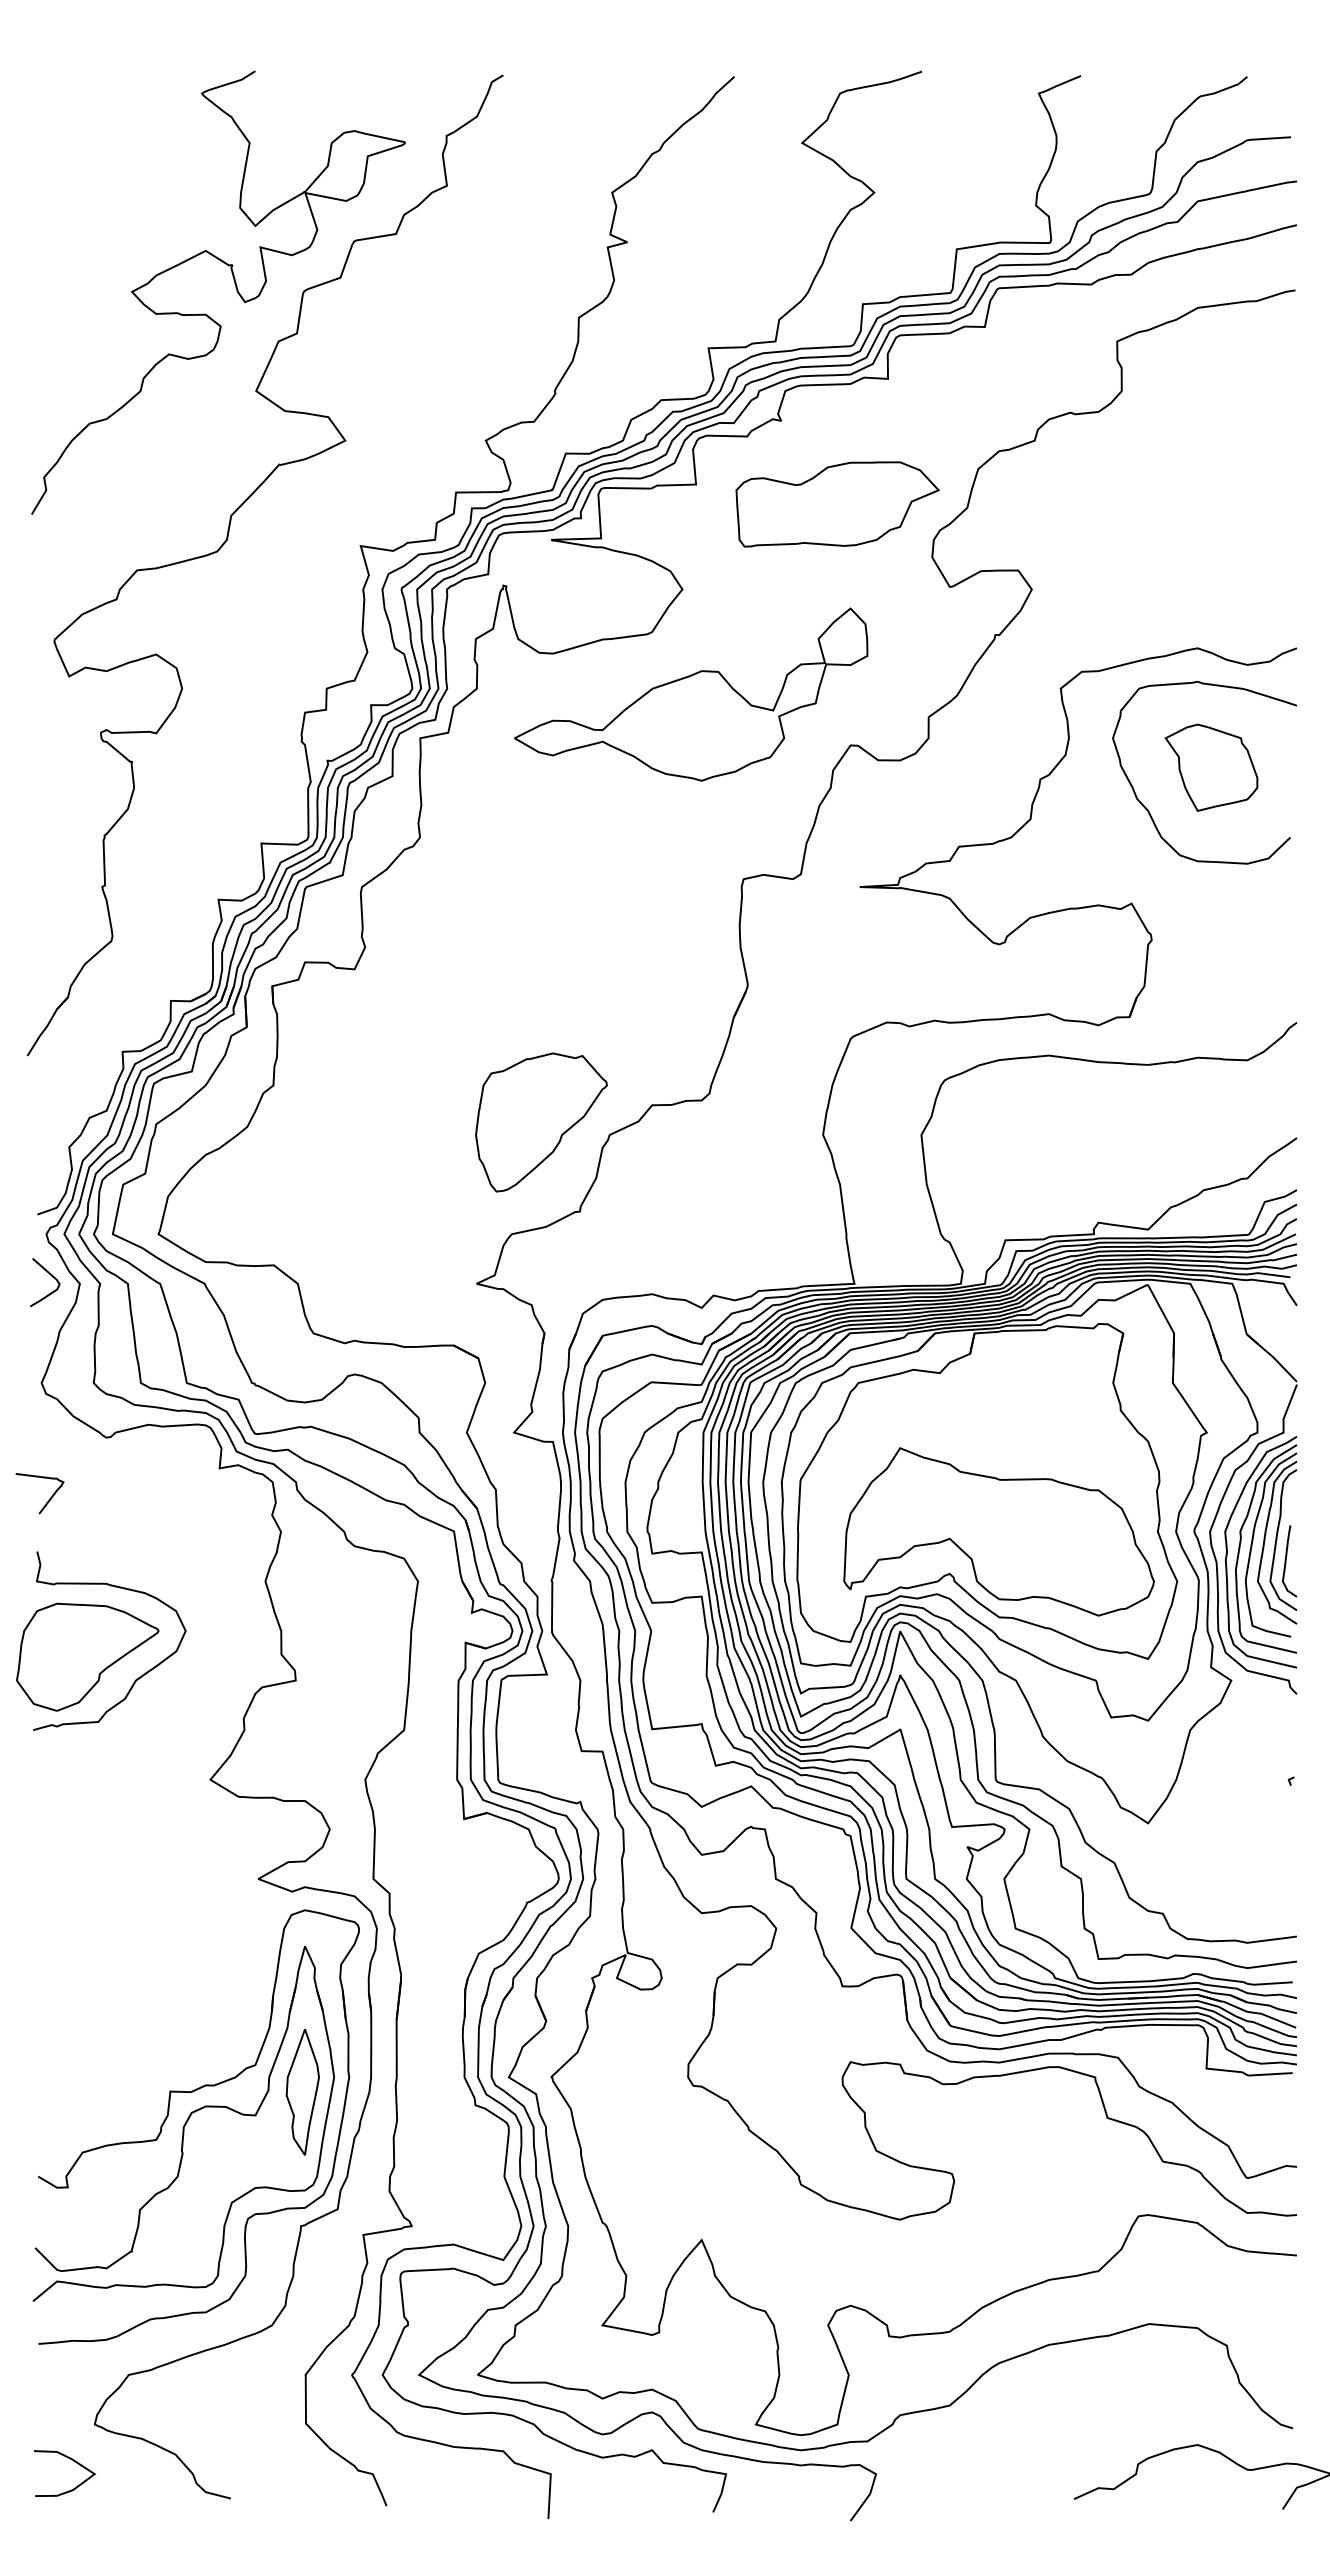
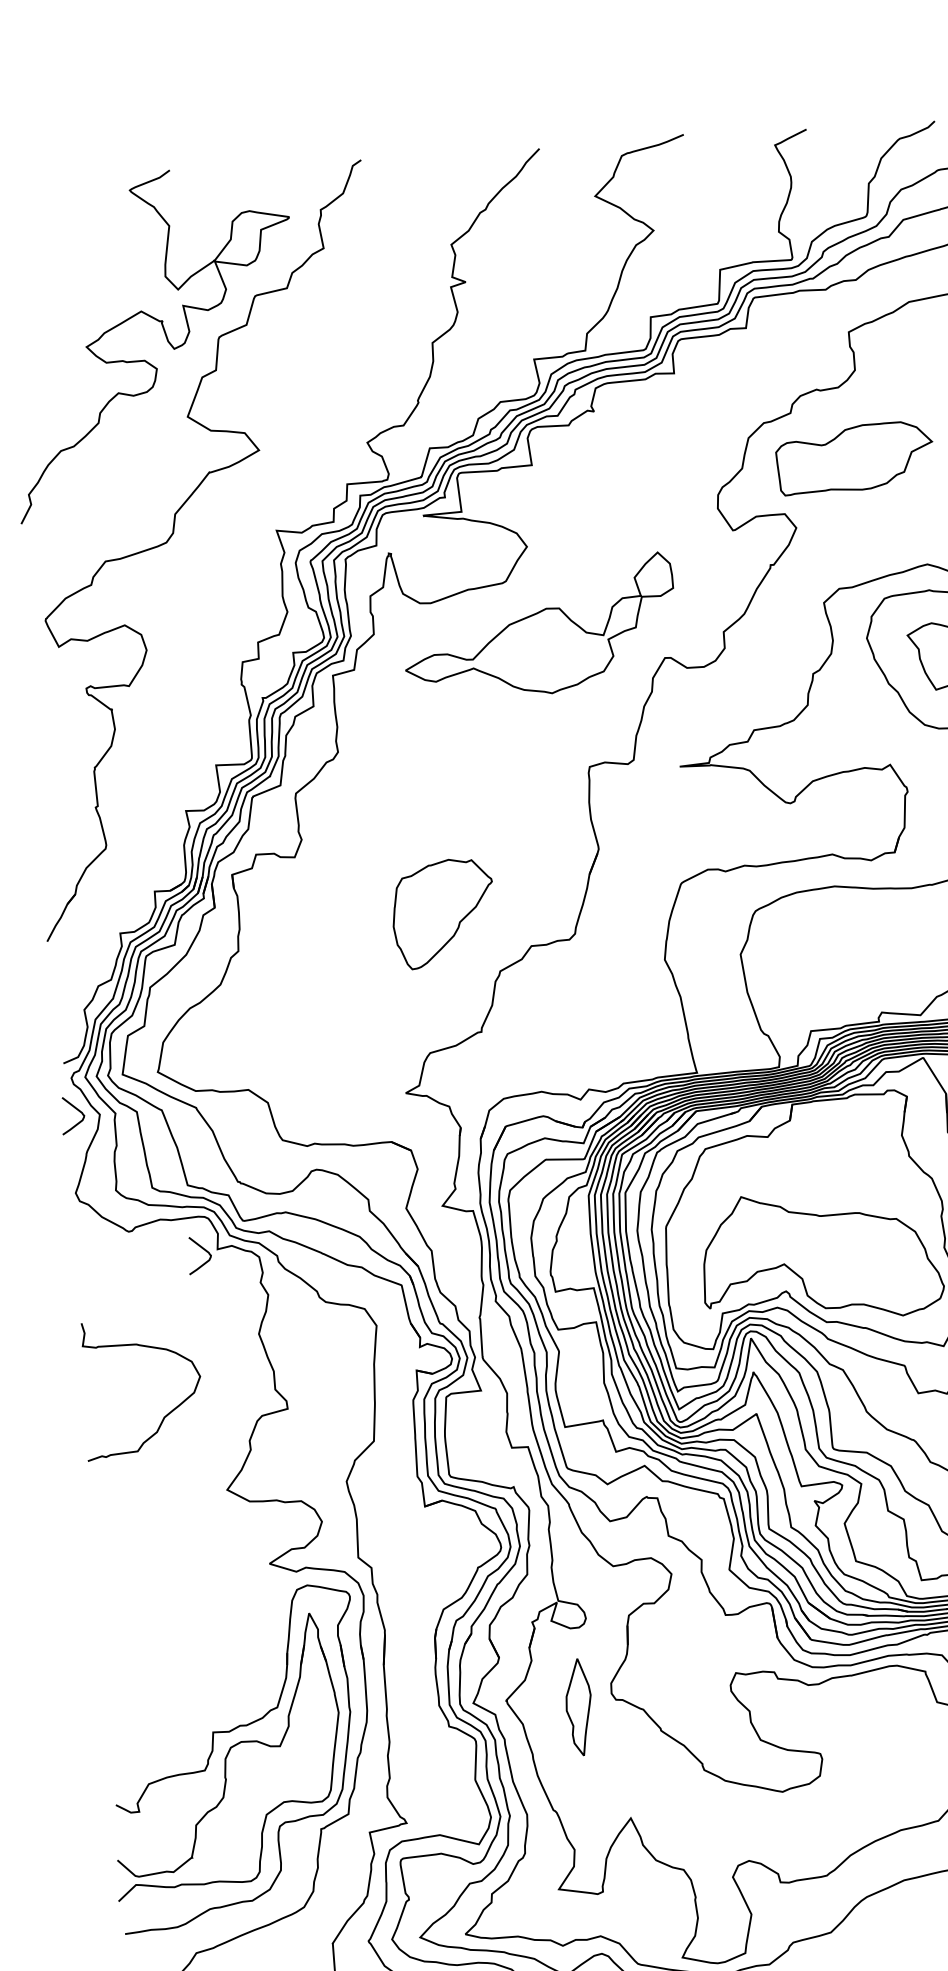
part: (837, 504) -> (854, 458), moved
part: (541, 1122) -> (443, 913), moved
curve: (202, 1468) -> (204, 1250), added
curve: (49, 1498) -> (88, 1281), removed
part: (87, 1656) -> (125, 1401), removed
part: (302, 2092) -> (578, 1707), moved

